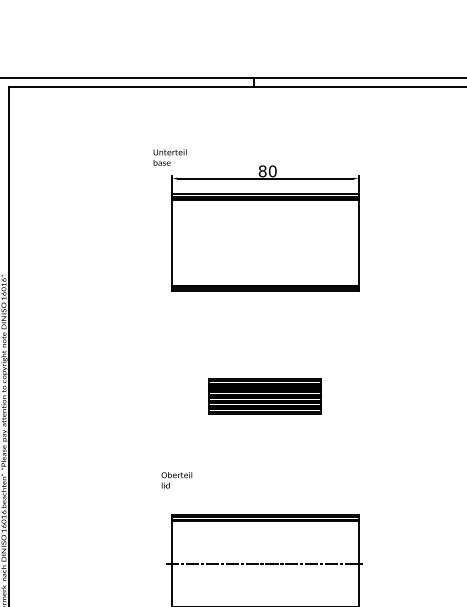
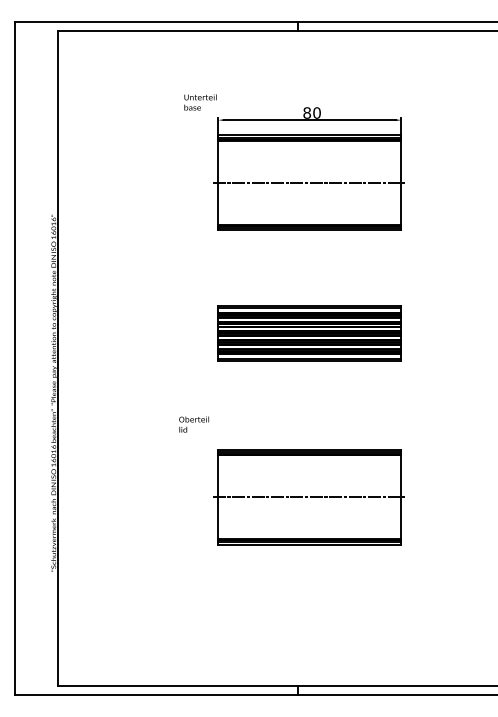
text: (170, 157) -> (200, 102), moved
line: (265, 242) -> (309, 182), added
part: (265, 396) -> (309, 333), size x1.67
text: (176, 480) -> (193, 424), moved

